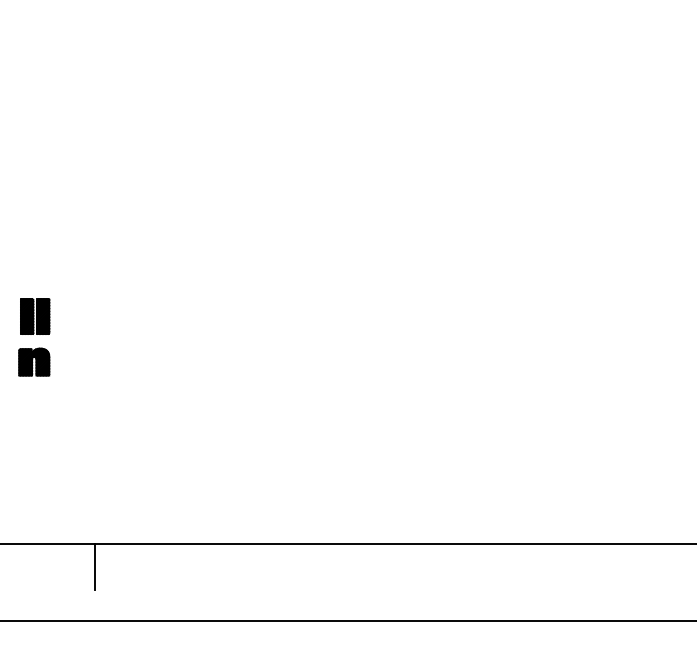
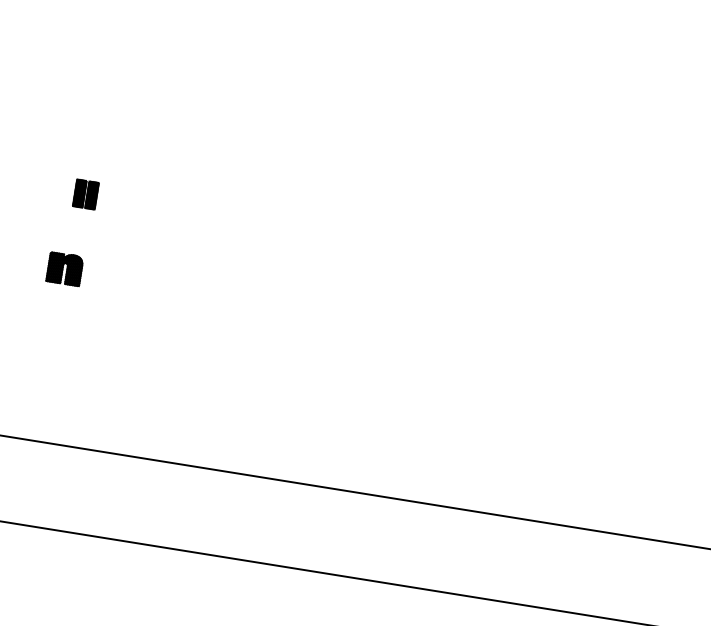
part: (35, 316) -> (86, 194), size x0.7
part: (34, 361) -> (65, 268), moved
line: (95, 567) -> (107, 478), removed

